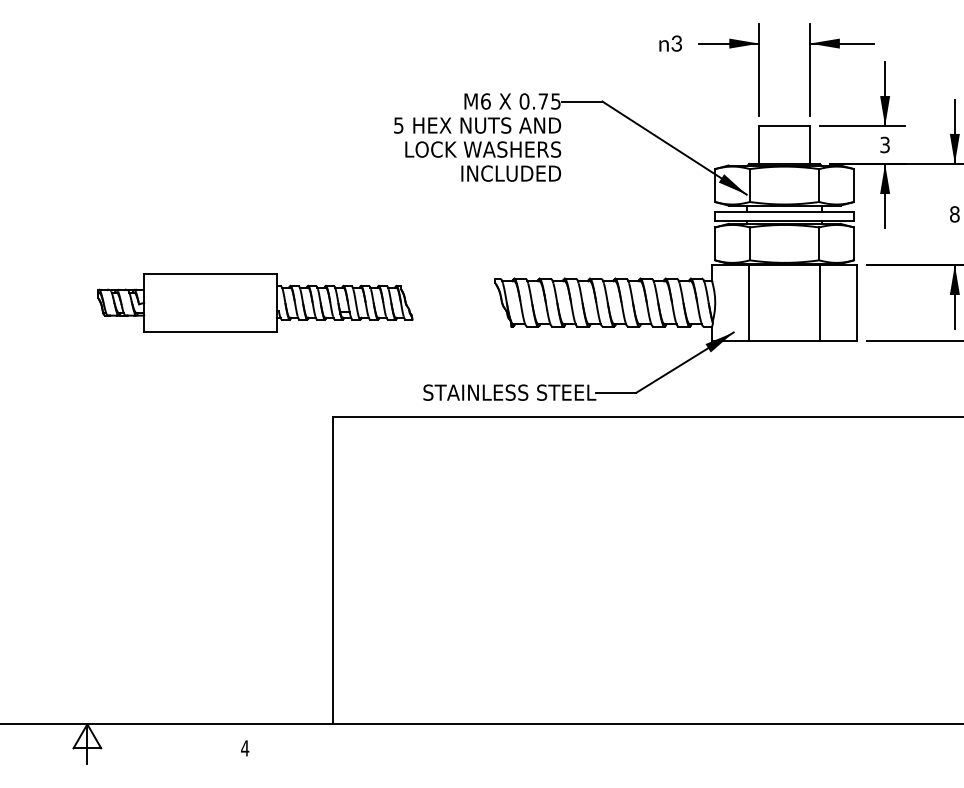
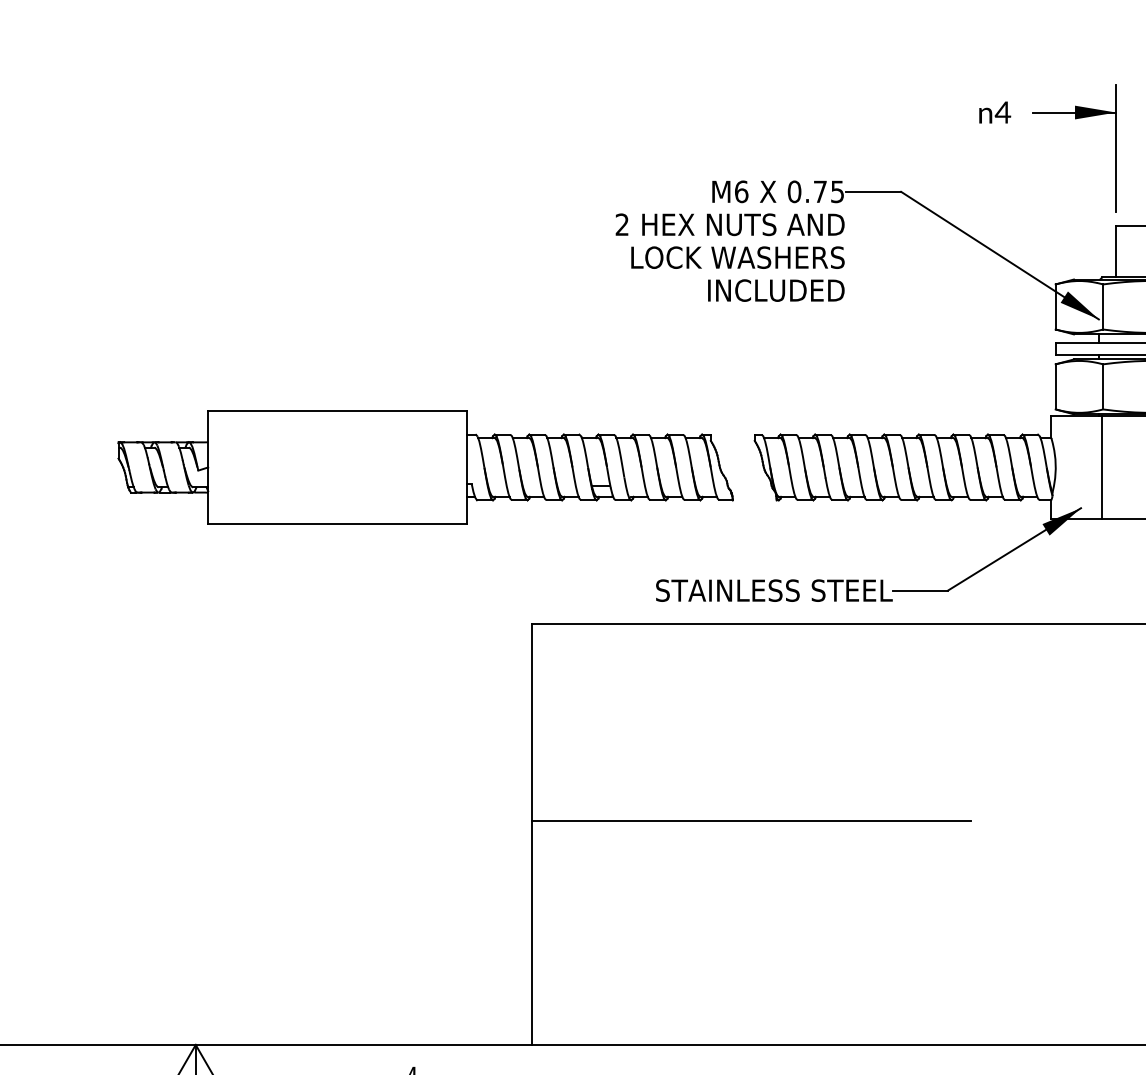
text: (676, 43) -> (1002, 112), 3 -> 4
text: (398, 125) -> (621, 224), 5 -> 2
part: (255, 302) -> (426, 467), size x1.43
line: (492, 560) -> (750, 820), added

